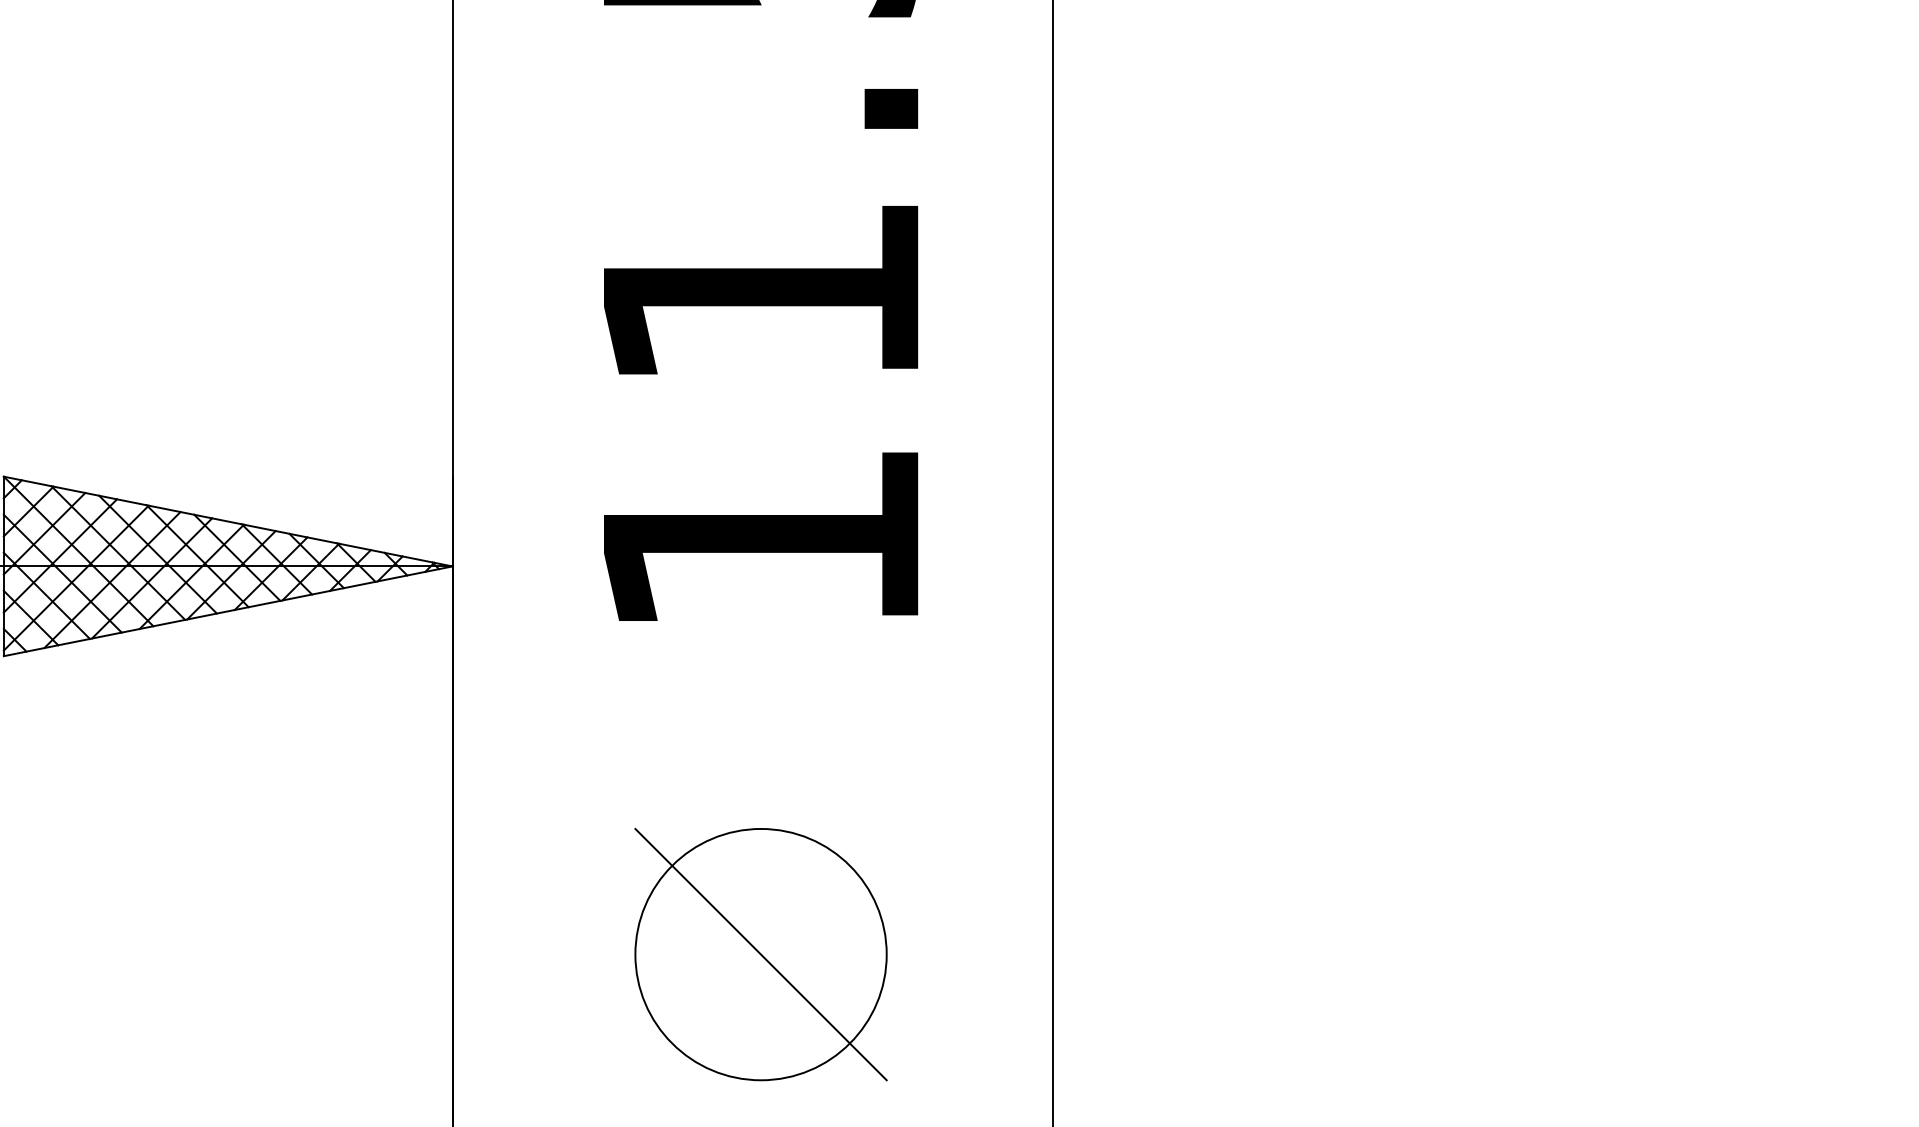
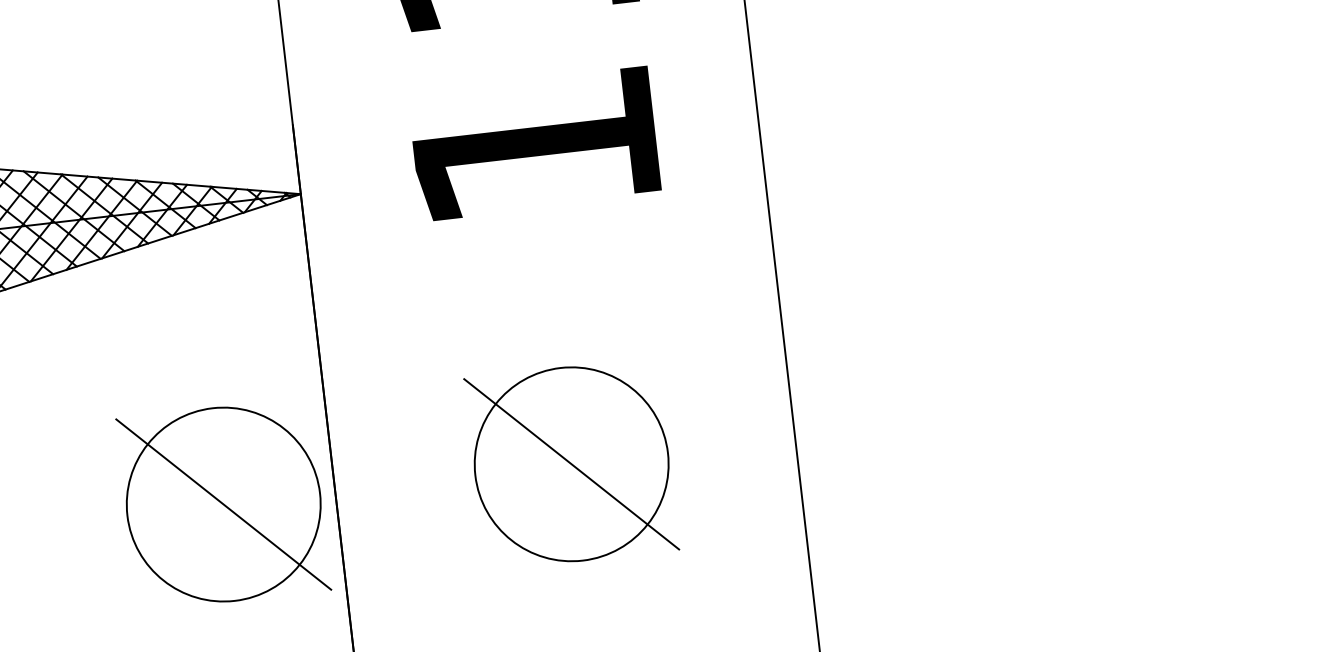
part: (306, 954) -> (223, 504), added

